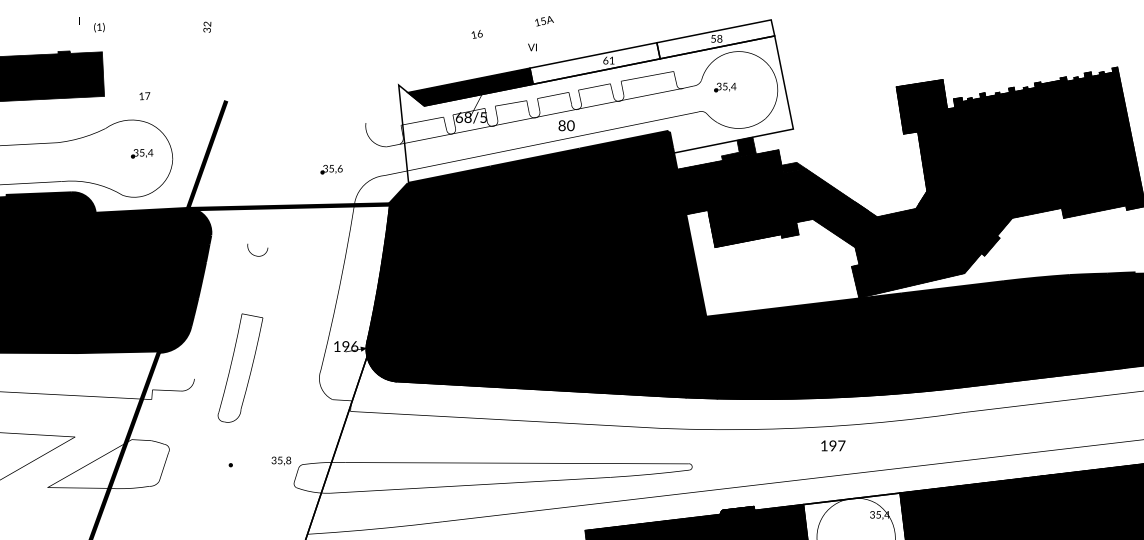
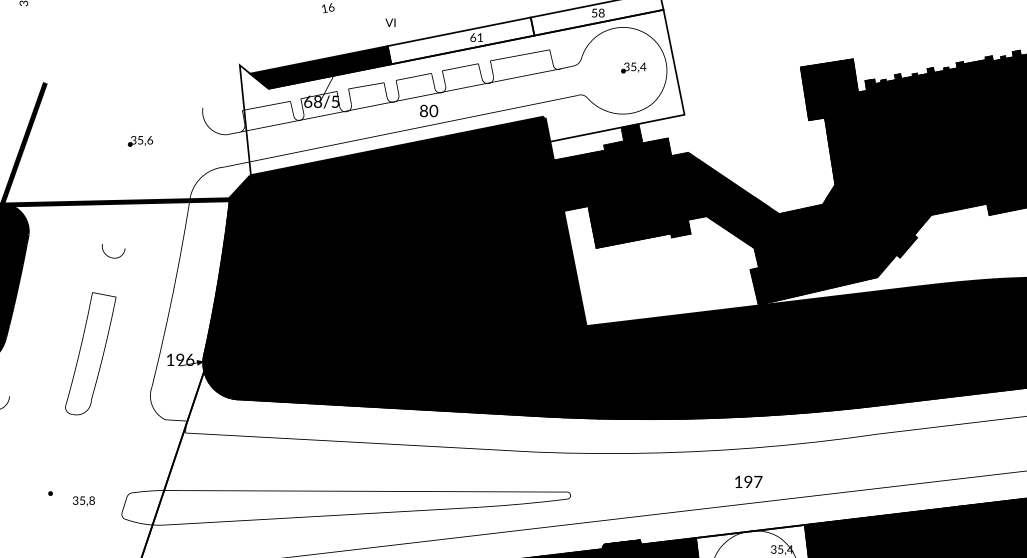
text: (725, 87) -> (633, 67), moved
text: (331, 169) -> (140, 141), moved
part: (256, 255) -> (112, 257), moved
part: (240, 367) -> (90, 353), moved
text: (833, 445) -> (748, 481), moved
text: (281, 460) -> (84, 500), moved

